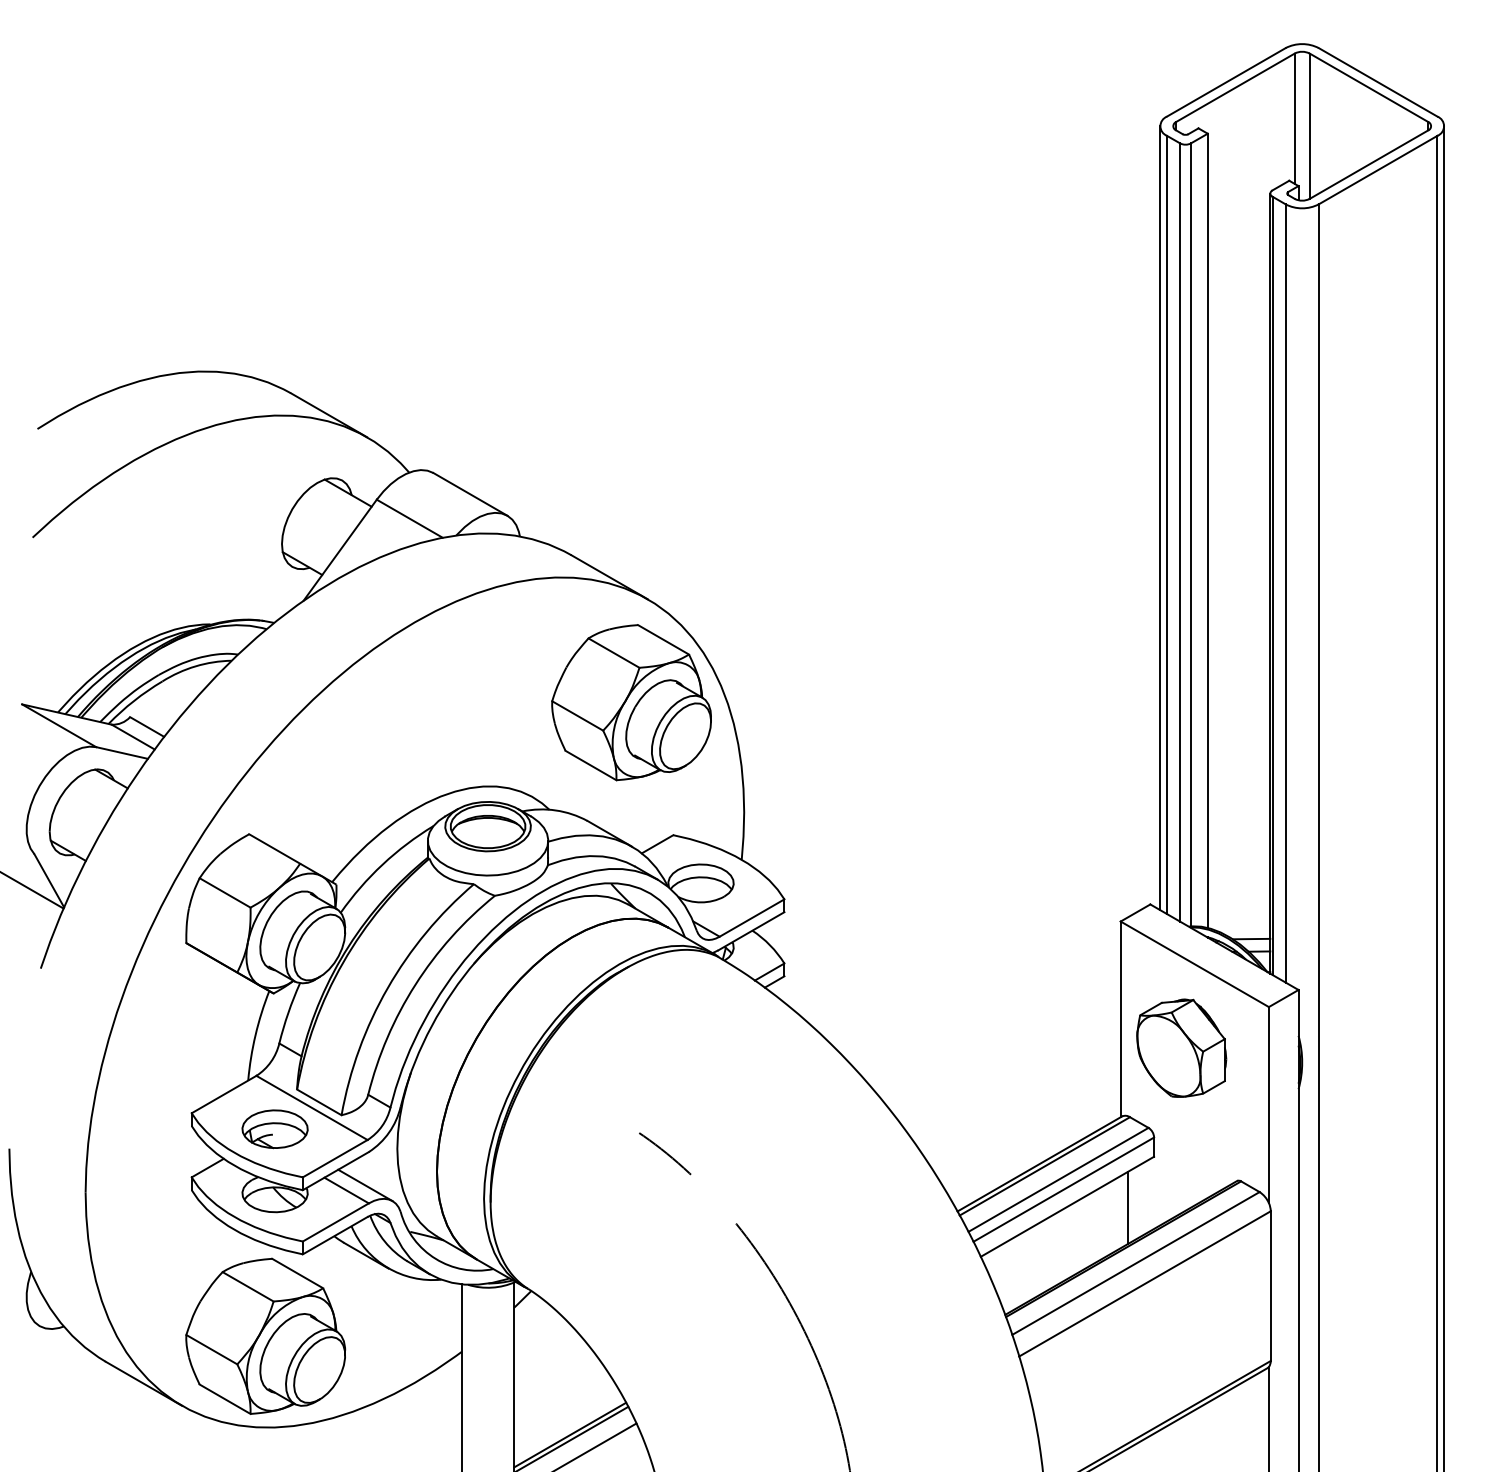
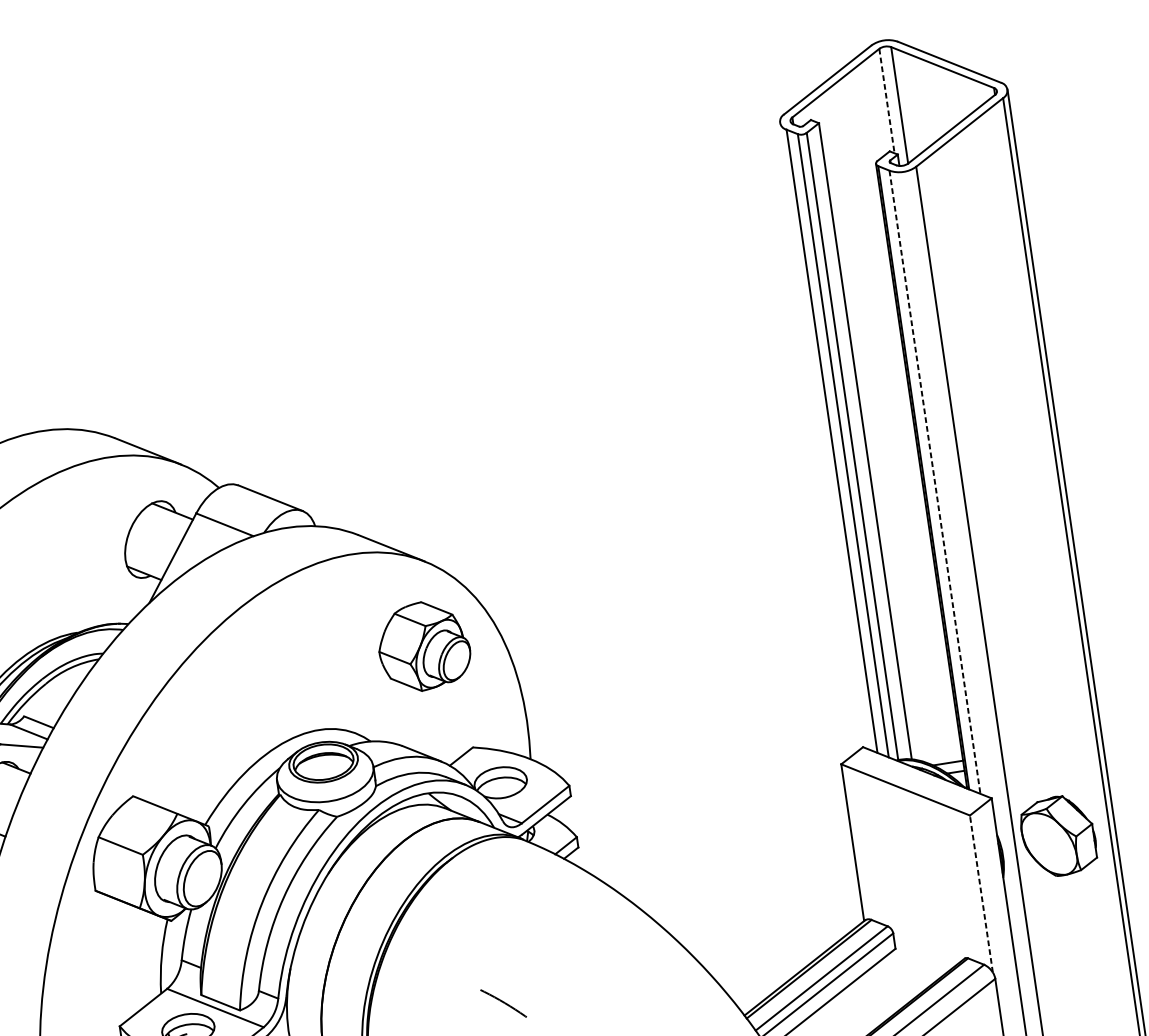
line: (1294, 119) -> (886, 101), solid -> dashed
line: (1160, 518) -> (826, 436), removed
line: (1285, 593) -> (934, 482), solid -> dashed
part: (631, 702) -> (423, 646), size x0.7
part: (1181, 1047) -> (1058, 835), moved
line: (1268, 1104) -> (981, 893), solid -> dashed
line: (1128, 1207) -> (880, 992), removed

